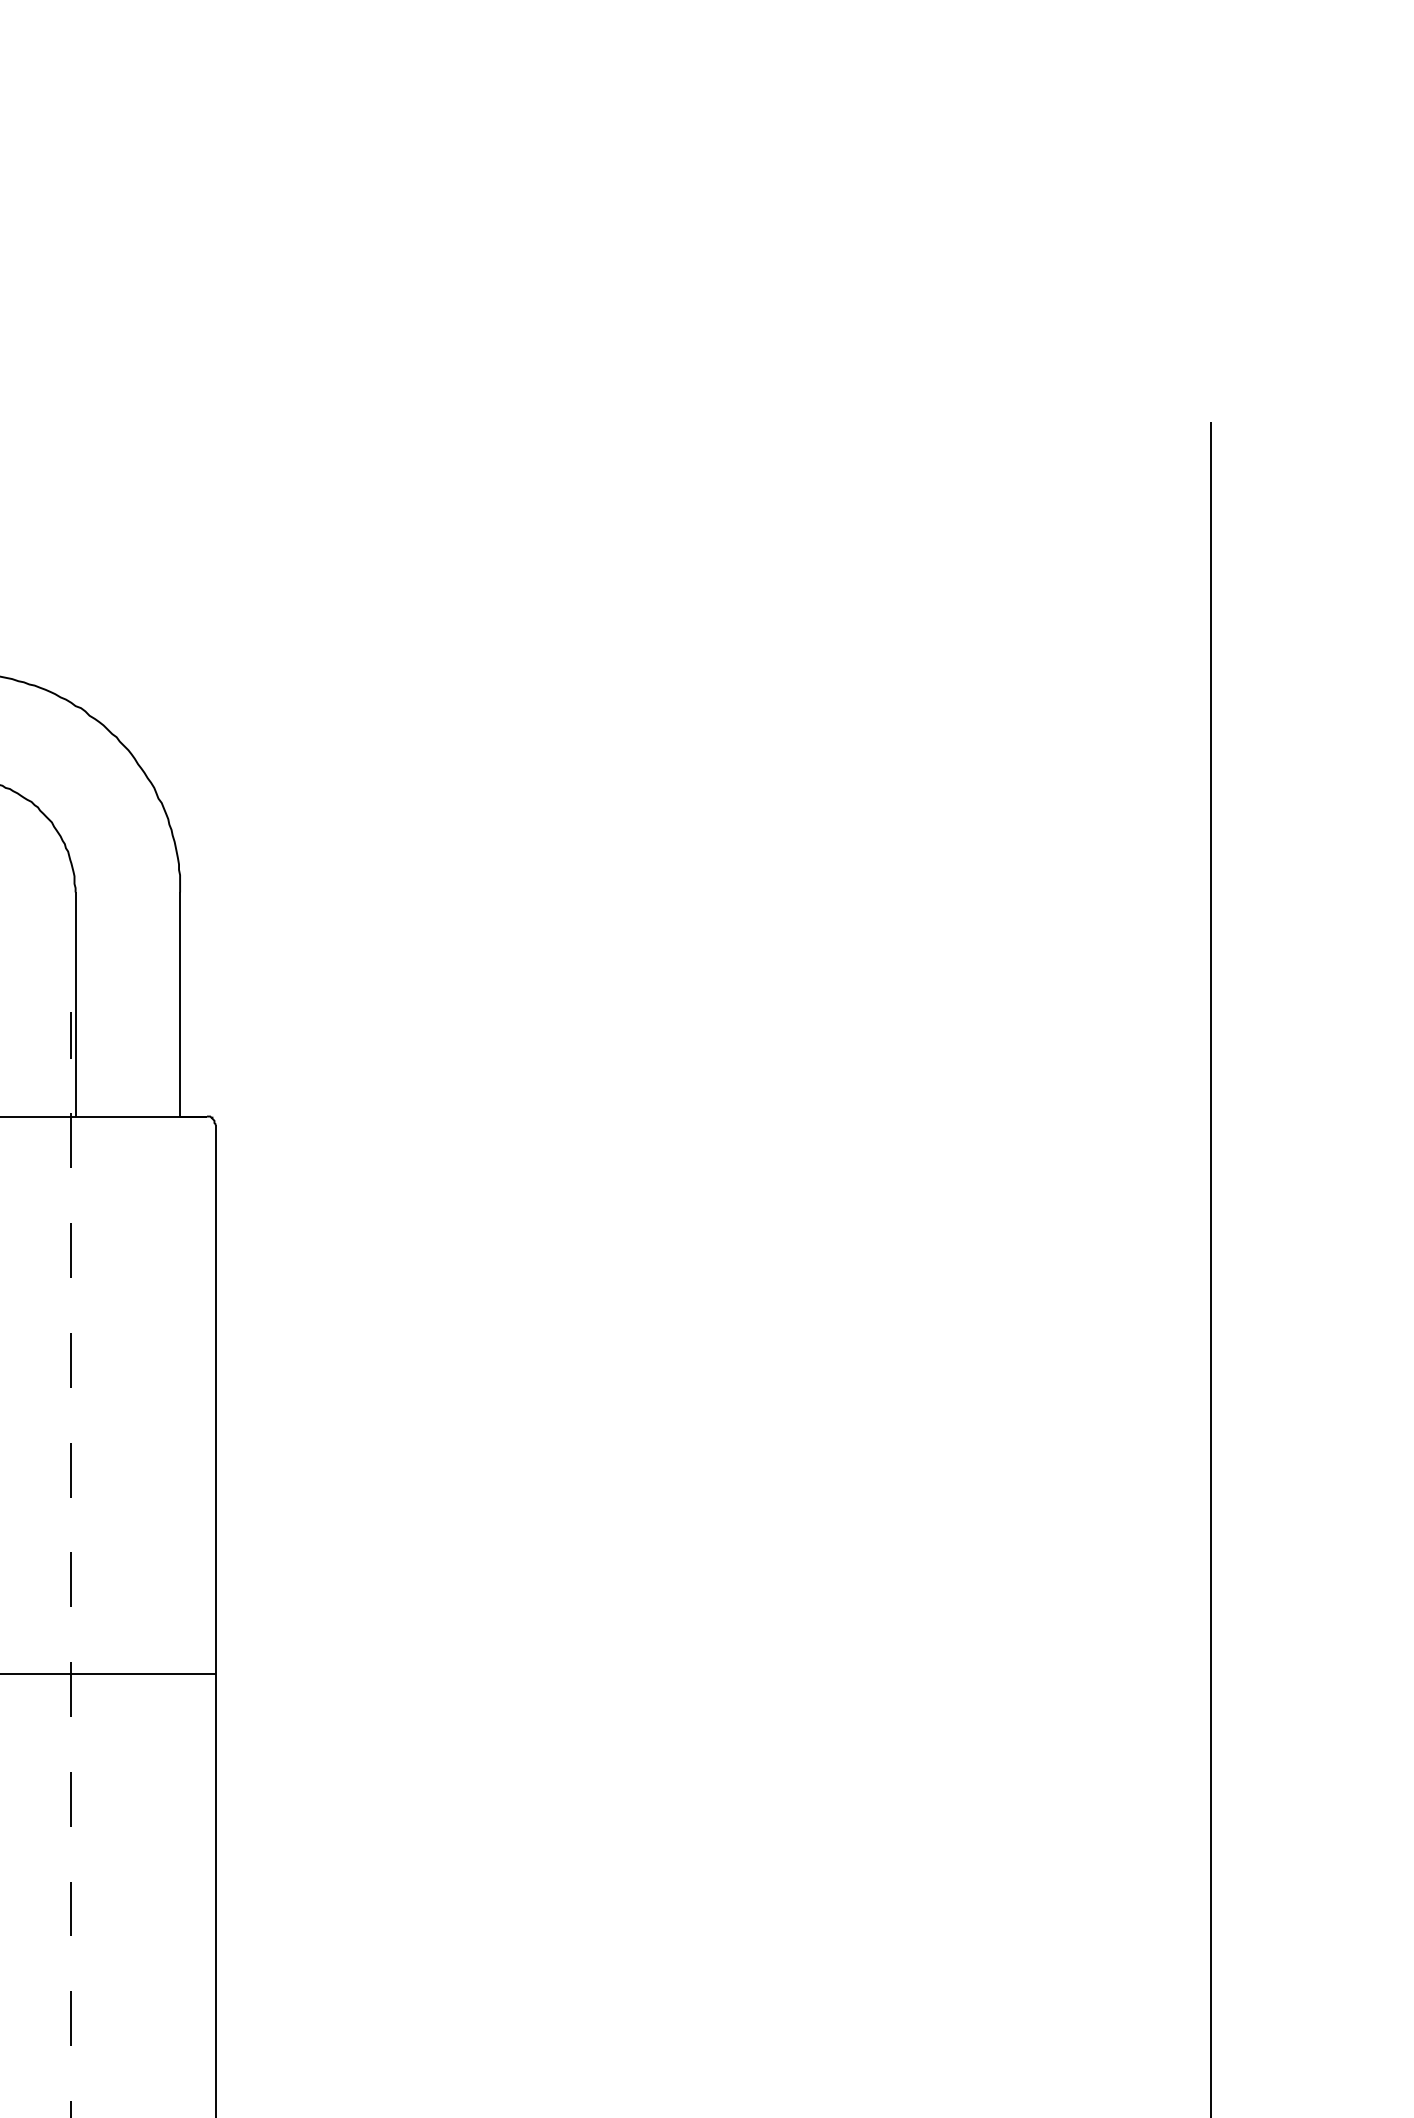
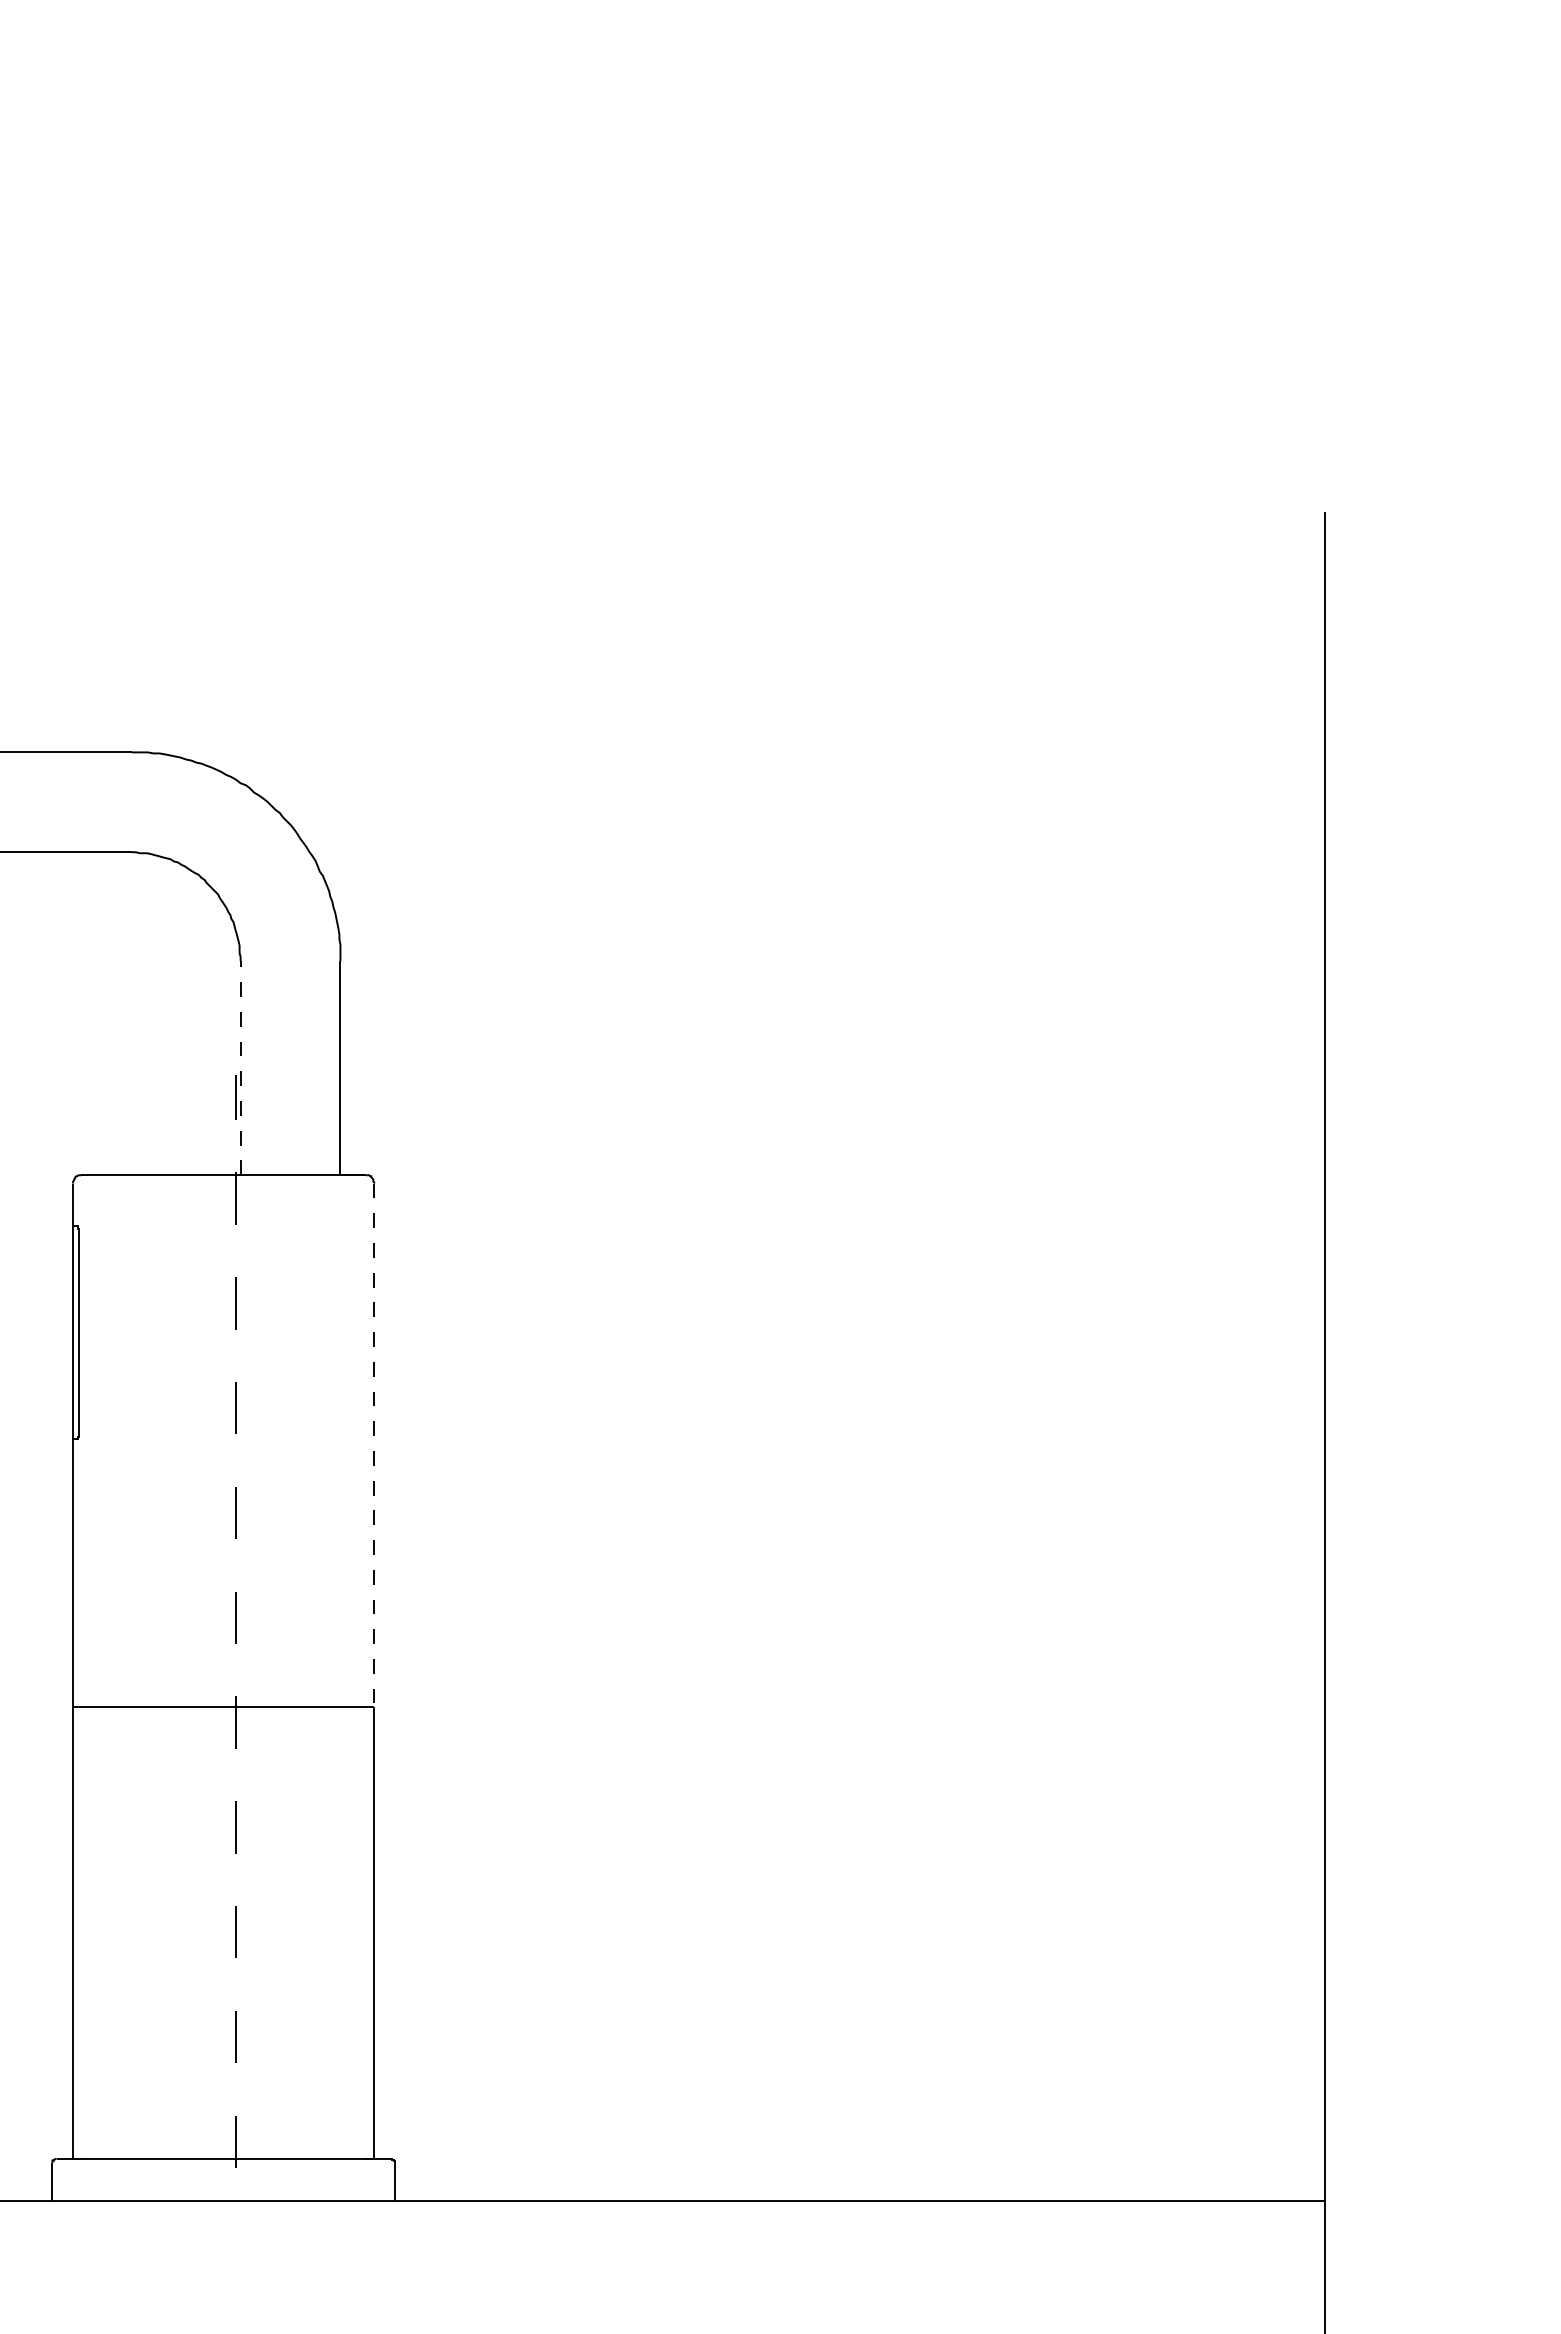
line: (75, 1003) -> (240, 1067), solid -> dashed
line: (215, 1399) -> (374, 1445), solid -> dashed

